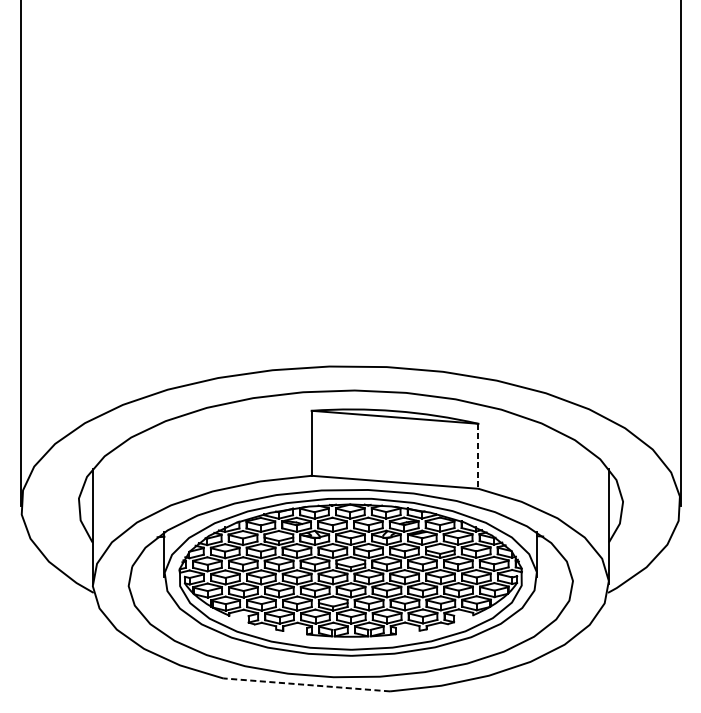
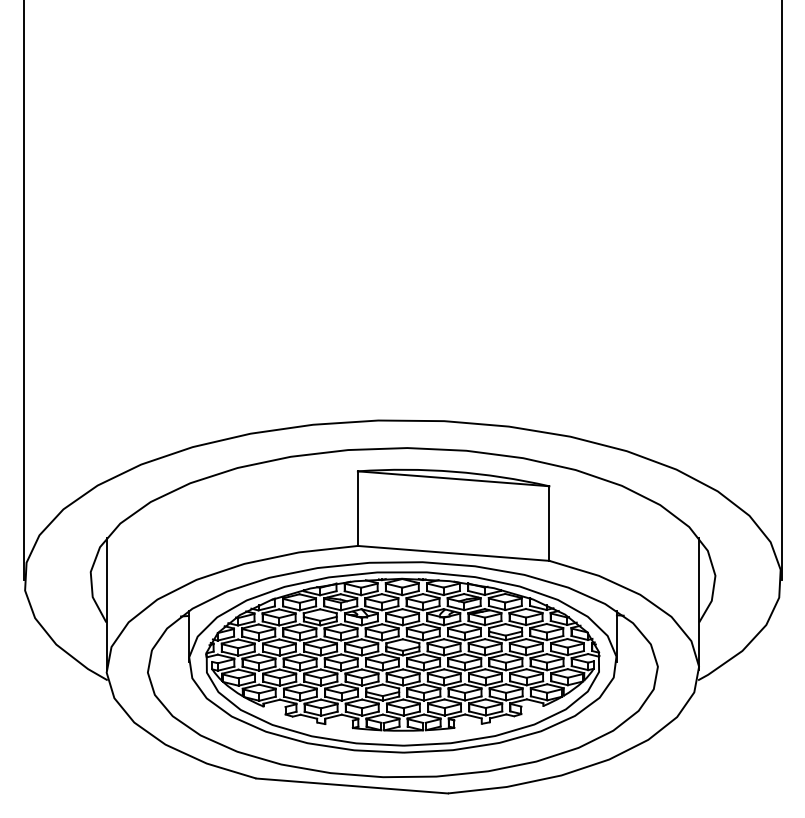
line: (478, 457) -> (549, 524), dashed -> solid
line: (306, 684) -> (351, 785), dashed -> solid

